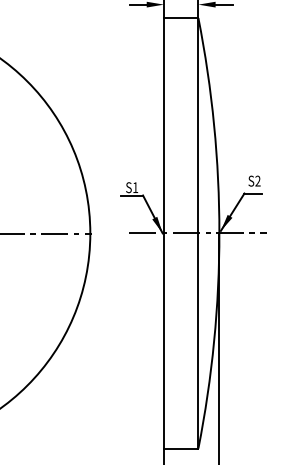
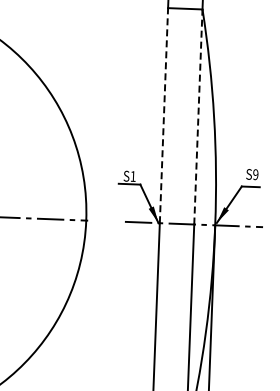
line: (163, 125) -> (163, 115), solid -> dashed
line: (198, 125) -> (198, 116), solid -> dashed
text: (257, 181) -> (255, 175), S2 -> S9

